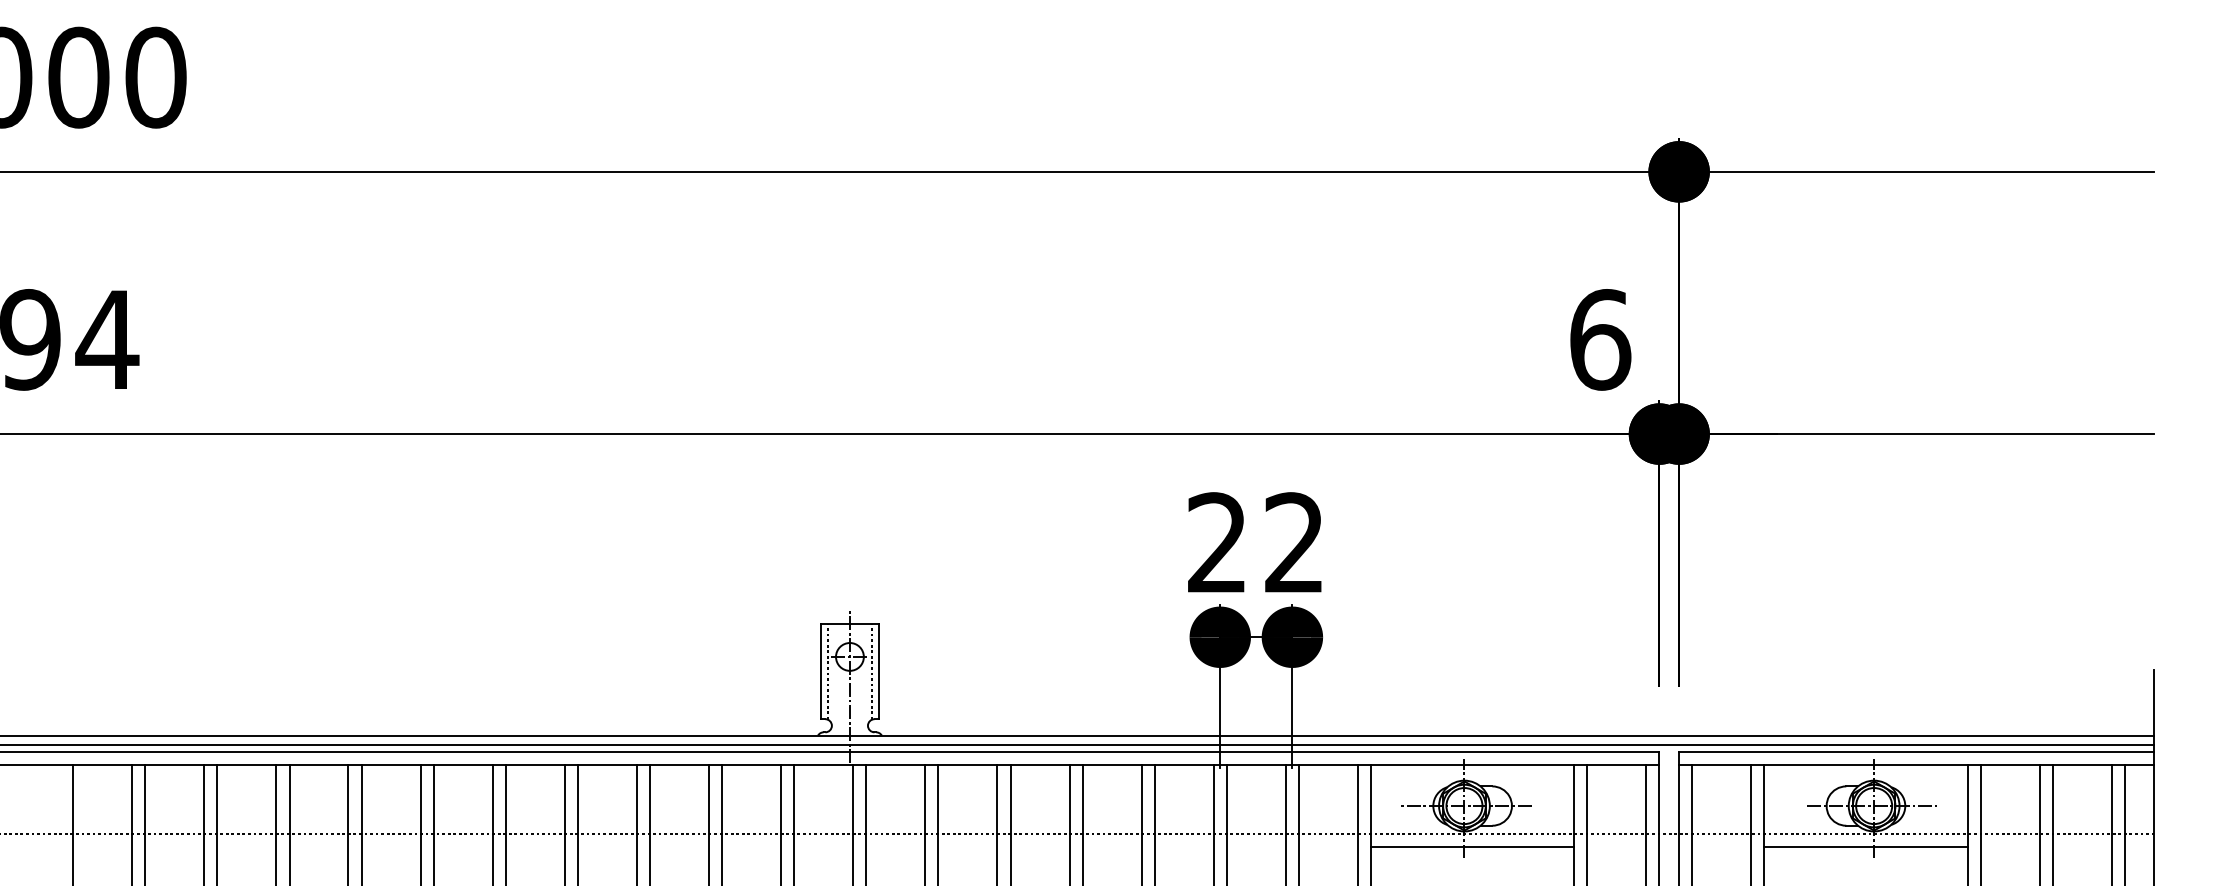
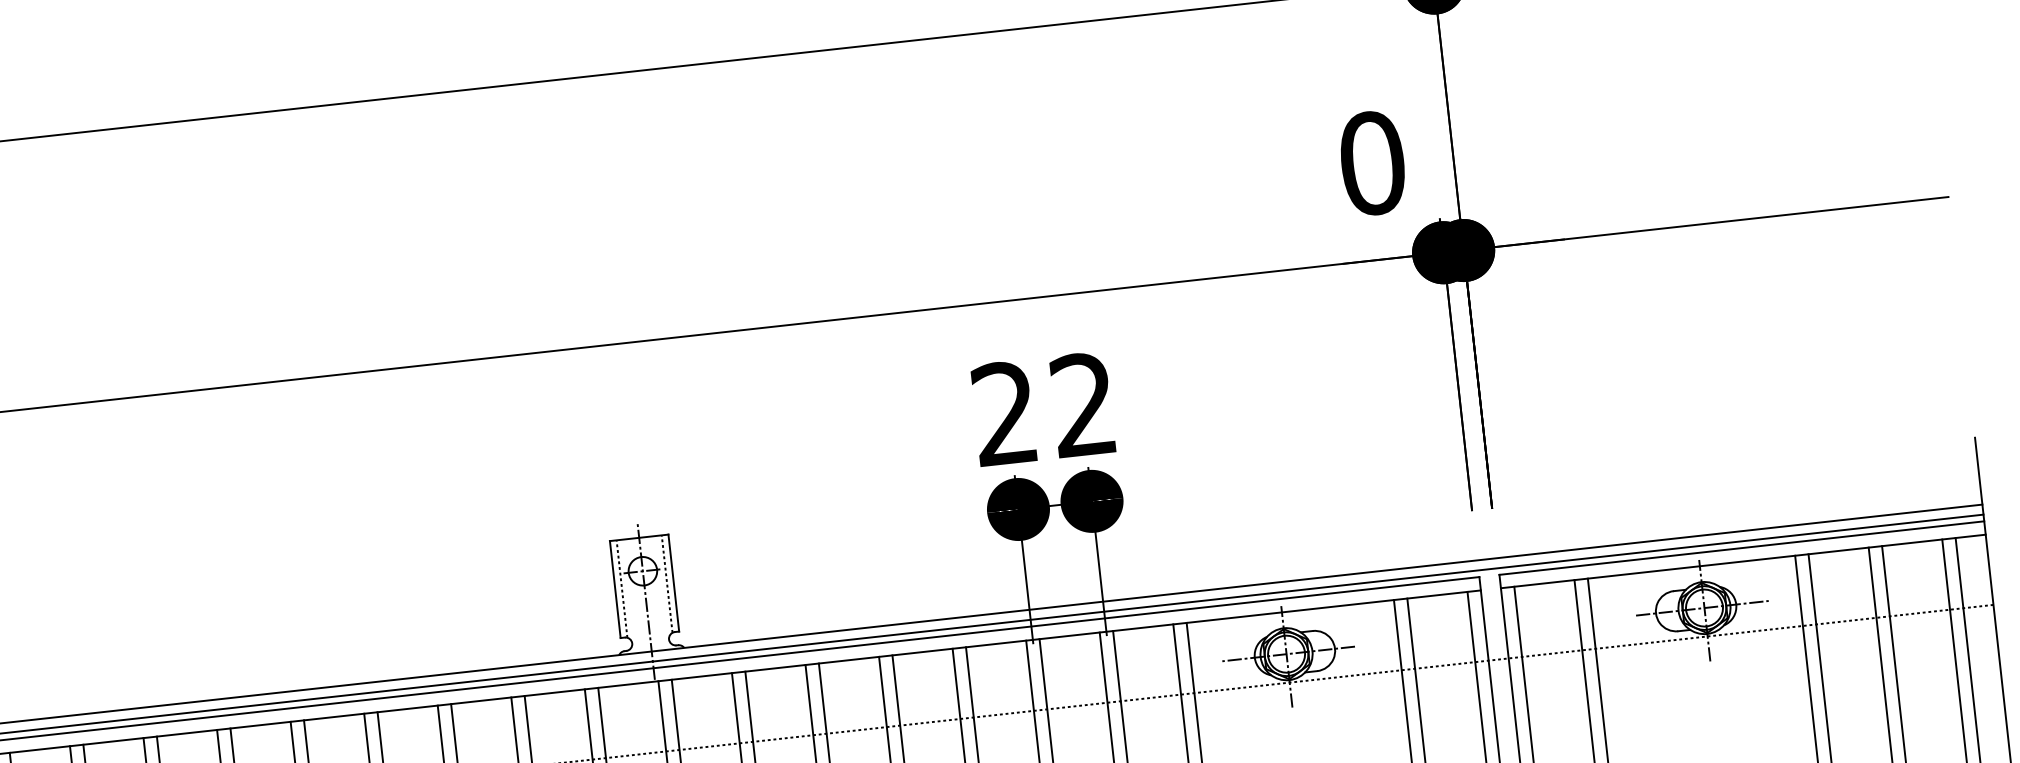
text: (1600, 339) -> (1372, 162), 6 -> 0
line: (1472, 847) -> (1299, 695), removed
line: (1865, 847) -> (1700, 651), removed

